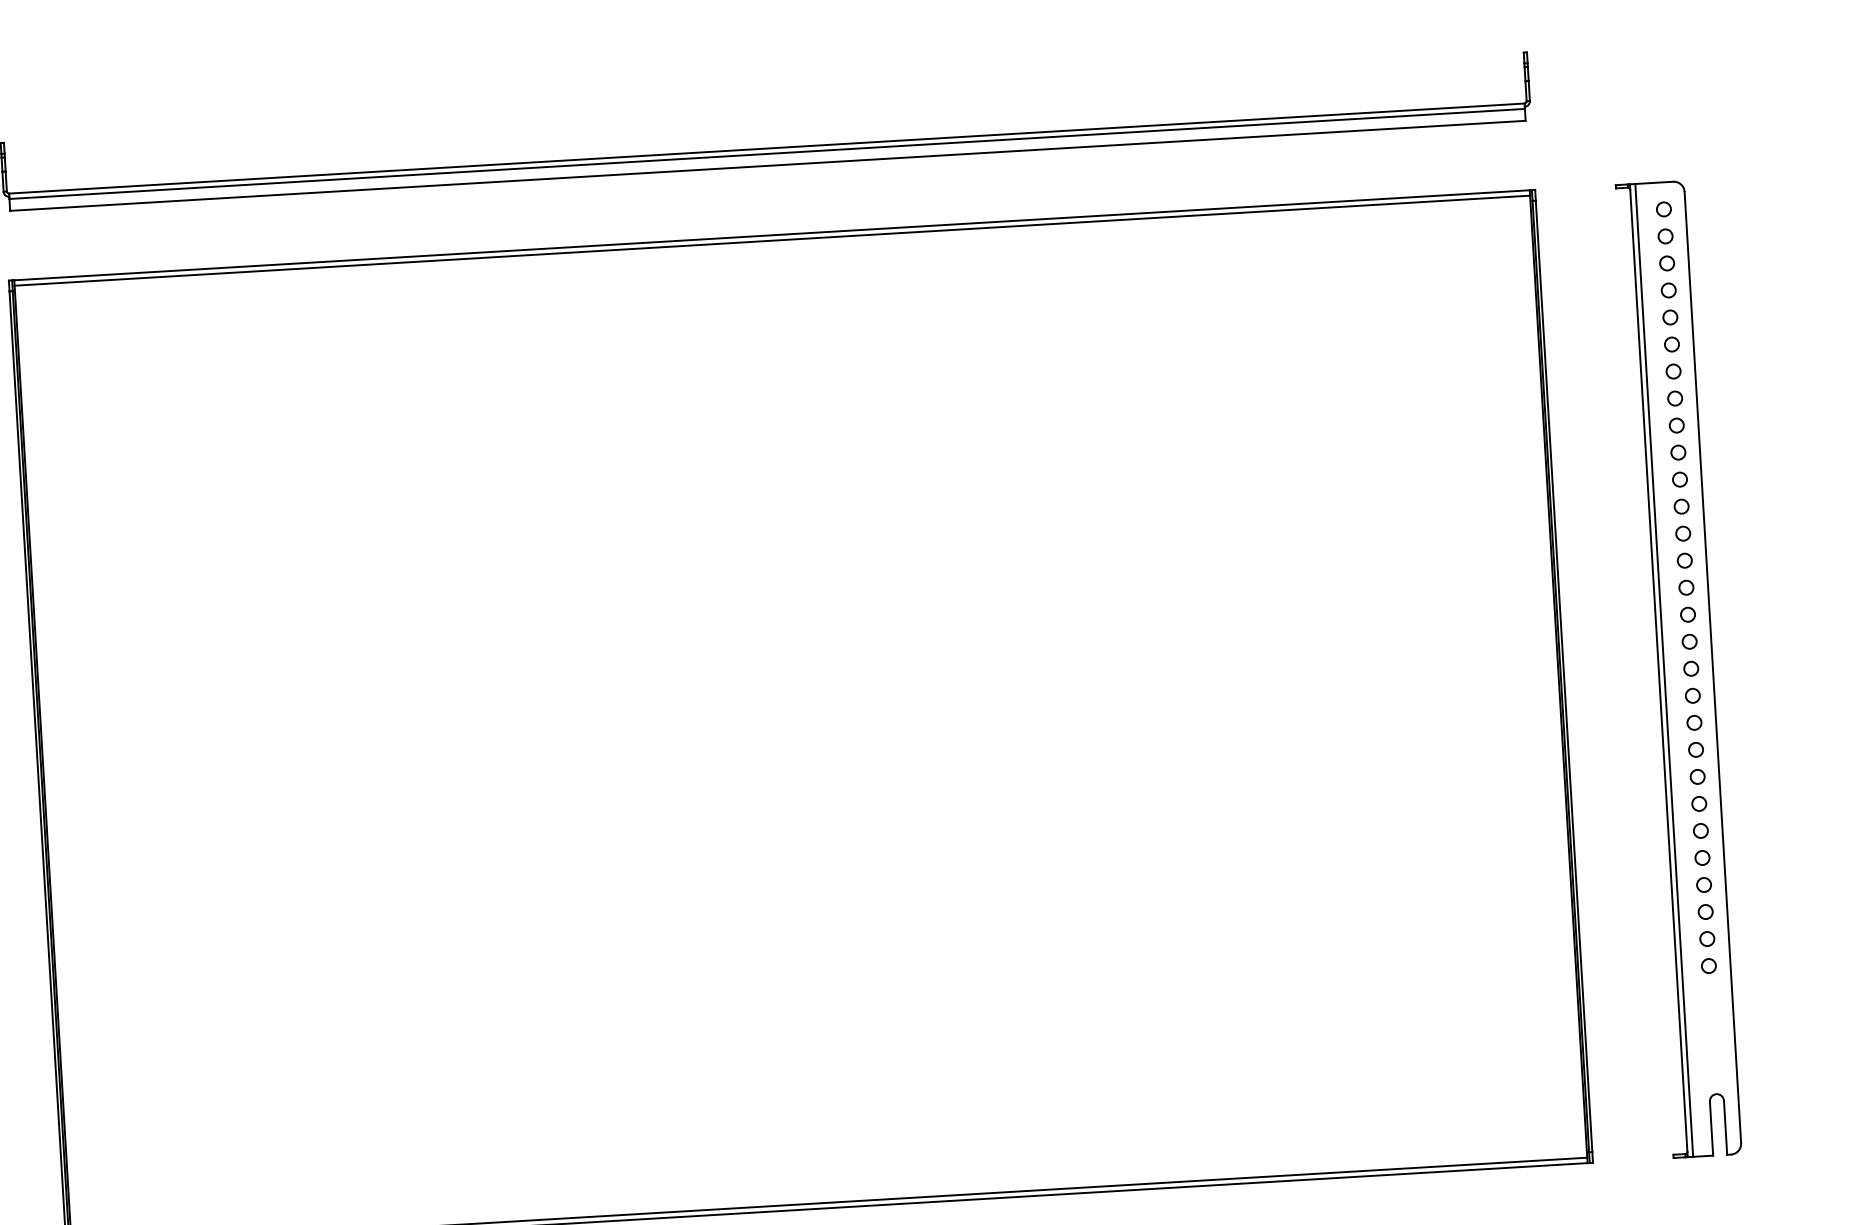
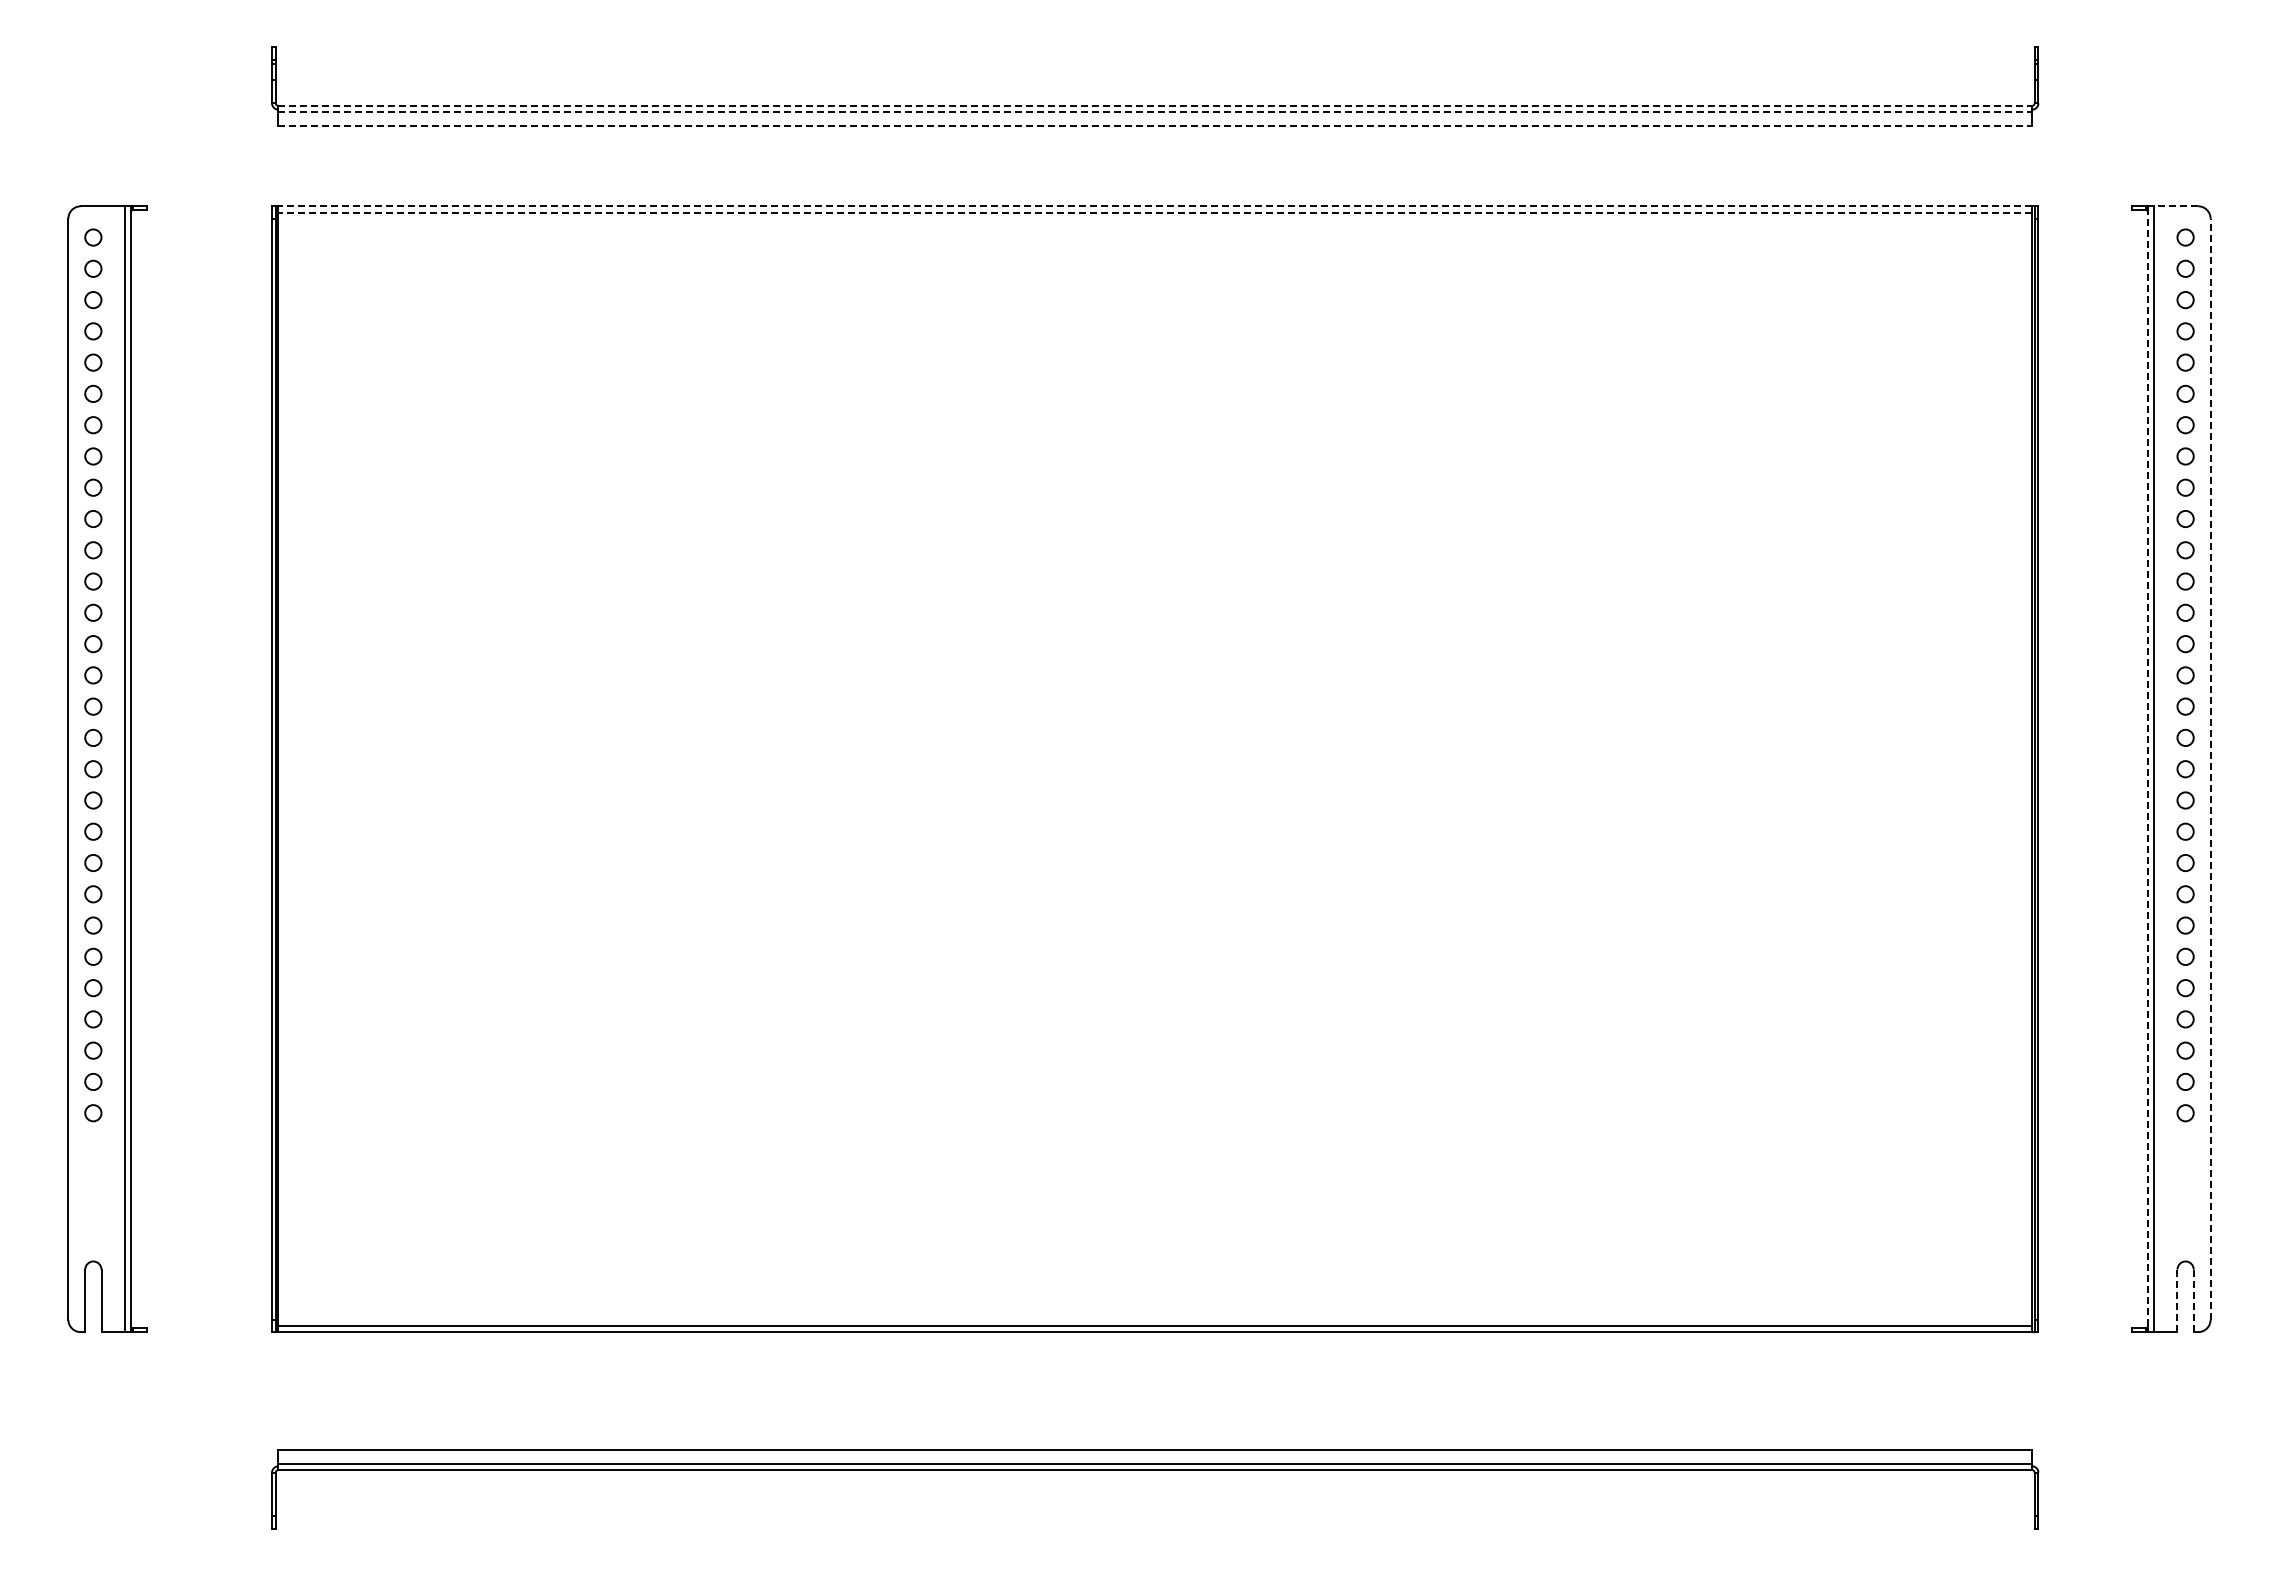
line: (767, 148) -> (1155, 105), solid -> dashed
line: (767, 154) -> (1155, 112), solid -> dashed
line: (768, 165) -> (1155, 125), solid -> dashed
line: (1654, 183) -> (2176, 206), solid -> dashed
line: (772, 235) -> (1155, 206), solid -> dashed
line: (772, 240) -> (1155, 212), solid -> dashed
line: (1712, 666) -> (2210, 768), solid -> dashed
line: (1659, 670) -> (2148, 769), solid -> dashed
line: (1711, 1128) -> (2177, 1300), solid -> dashed
line: (1725, 1128) -> (2193, 1301), solid -> dashed

